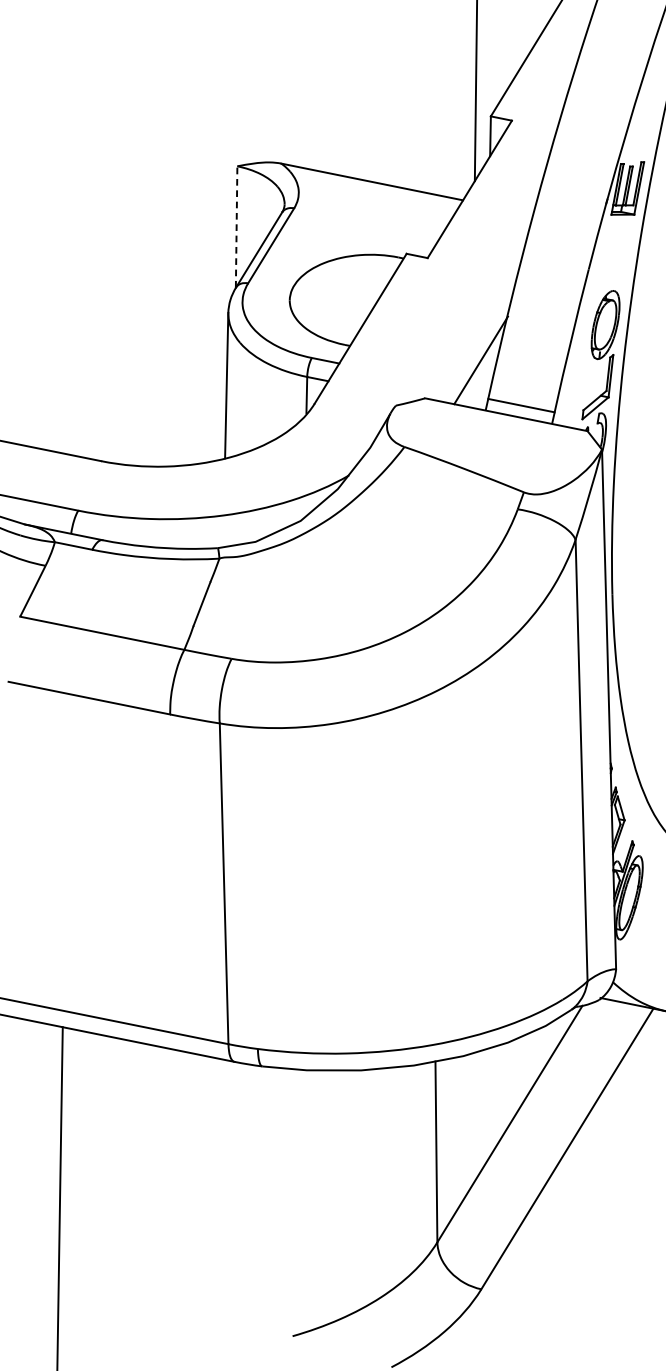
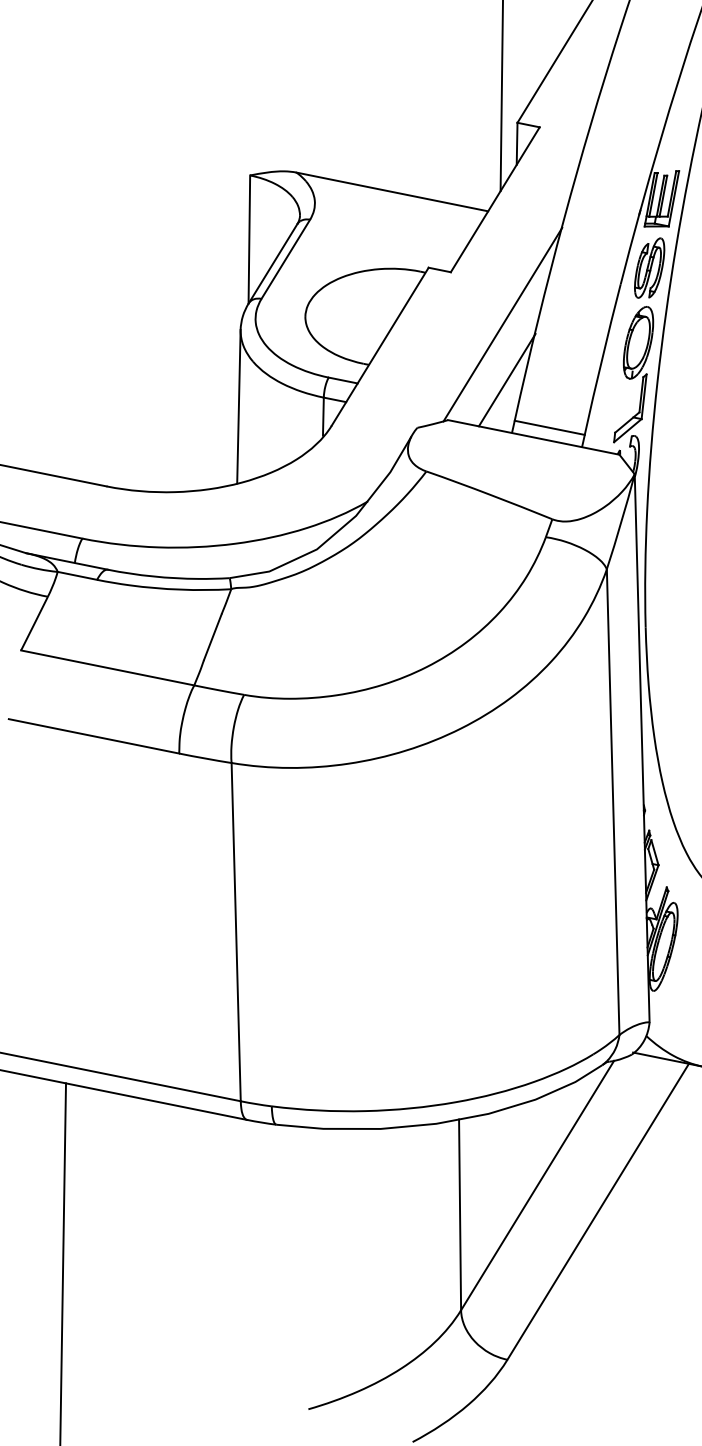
line: (236, 227) -> (249, 239), dashed -> solid
part: (616, 253) -> (649, 267), added
line: (476, 307) -> (502, 324), added

